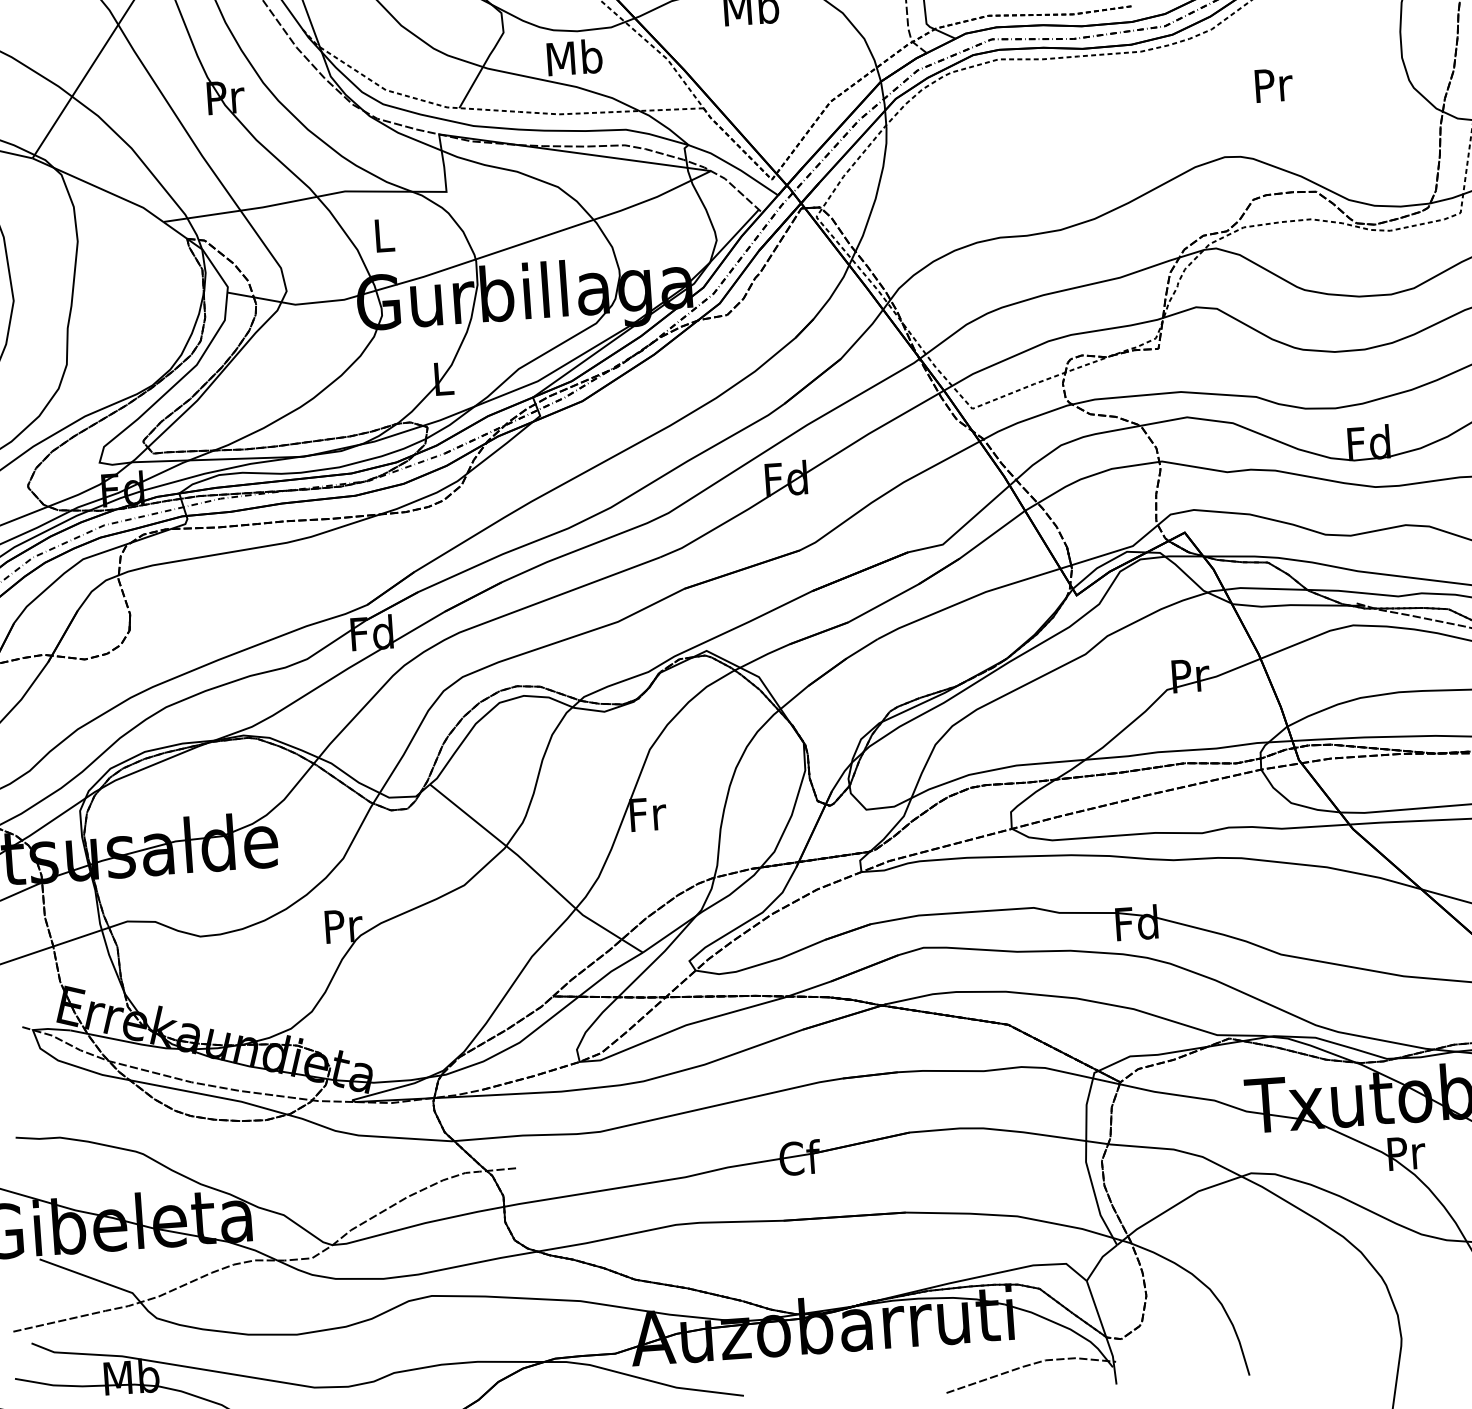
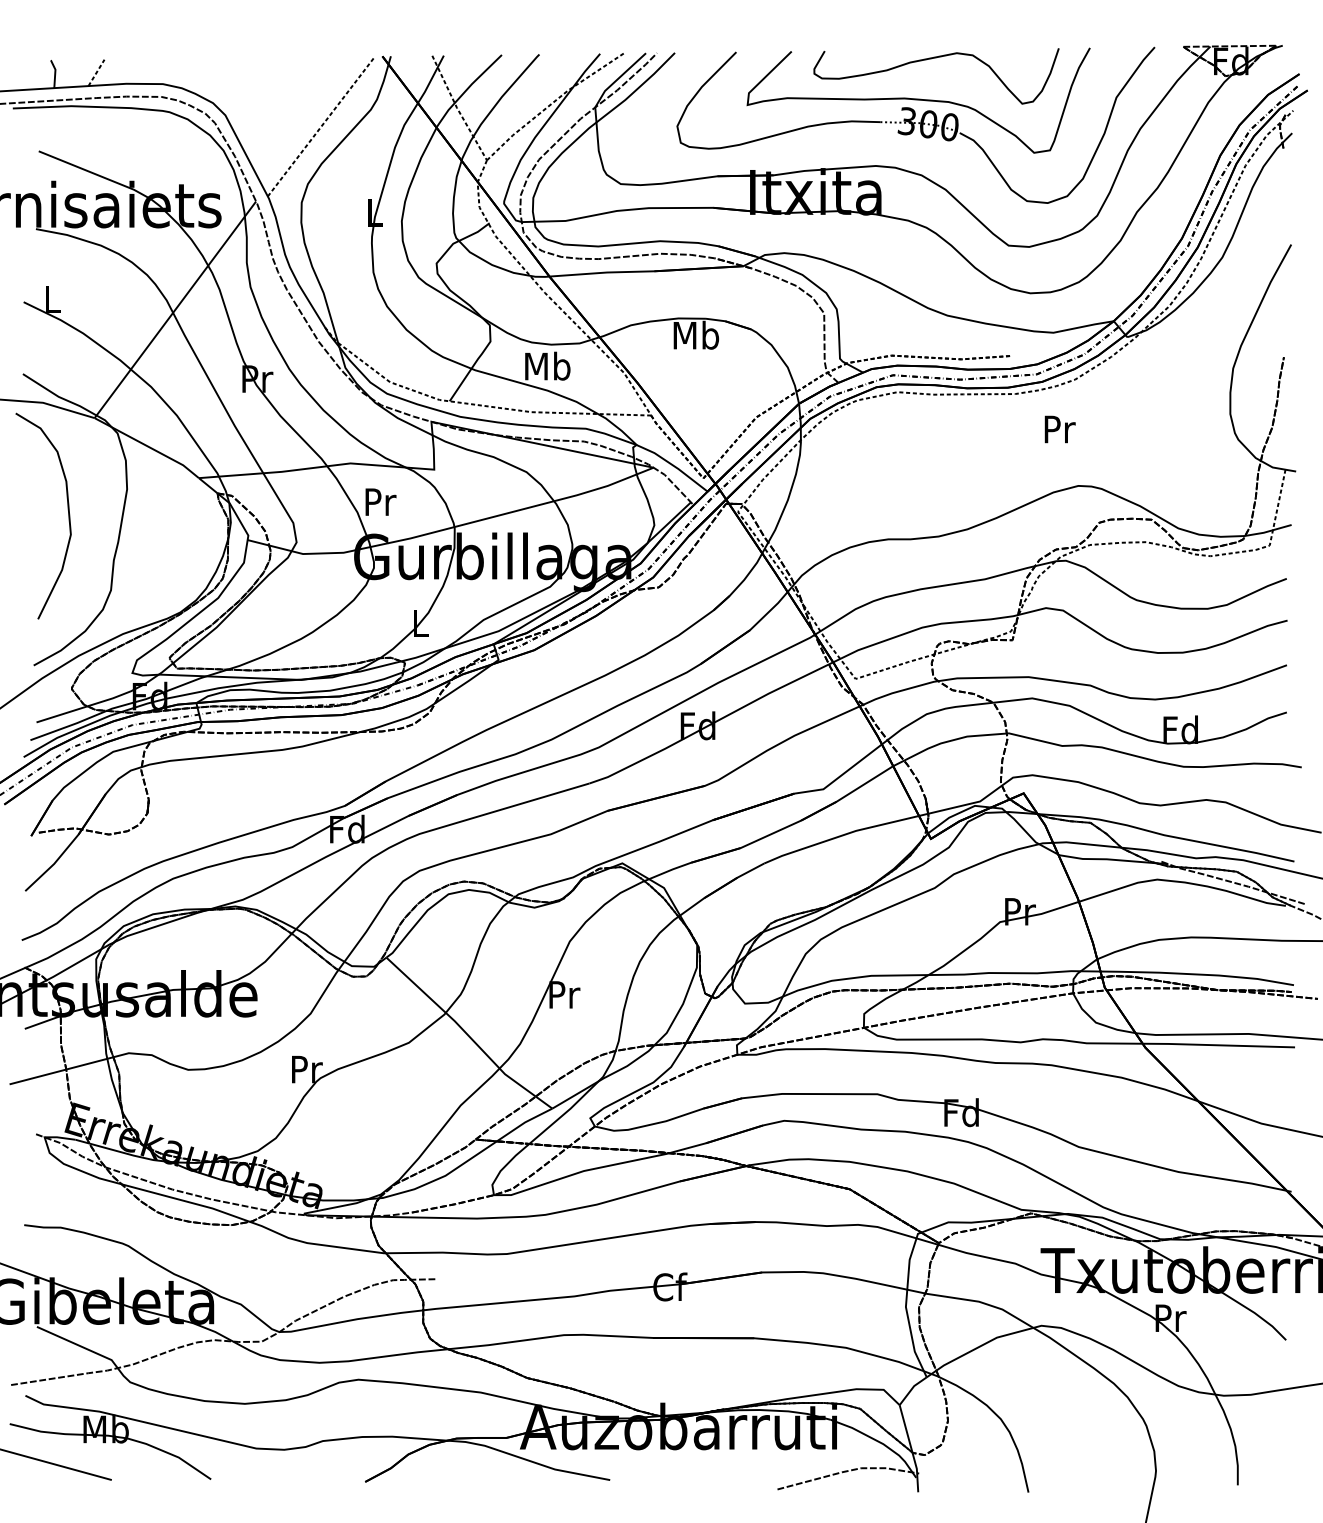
text: (1273, 85) -> (1059, 429), moved
text: (384, 234) -> (380, 501), L -> Pr
text: (647, 813) -> (564, 994), Fr -> Pr

